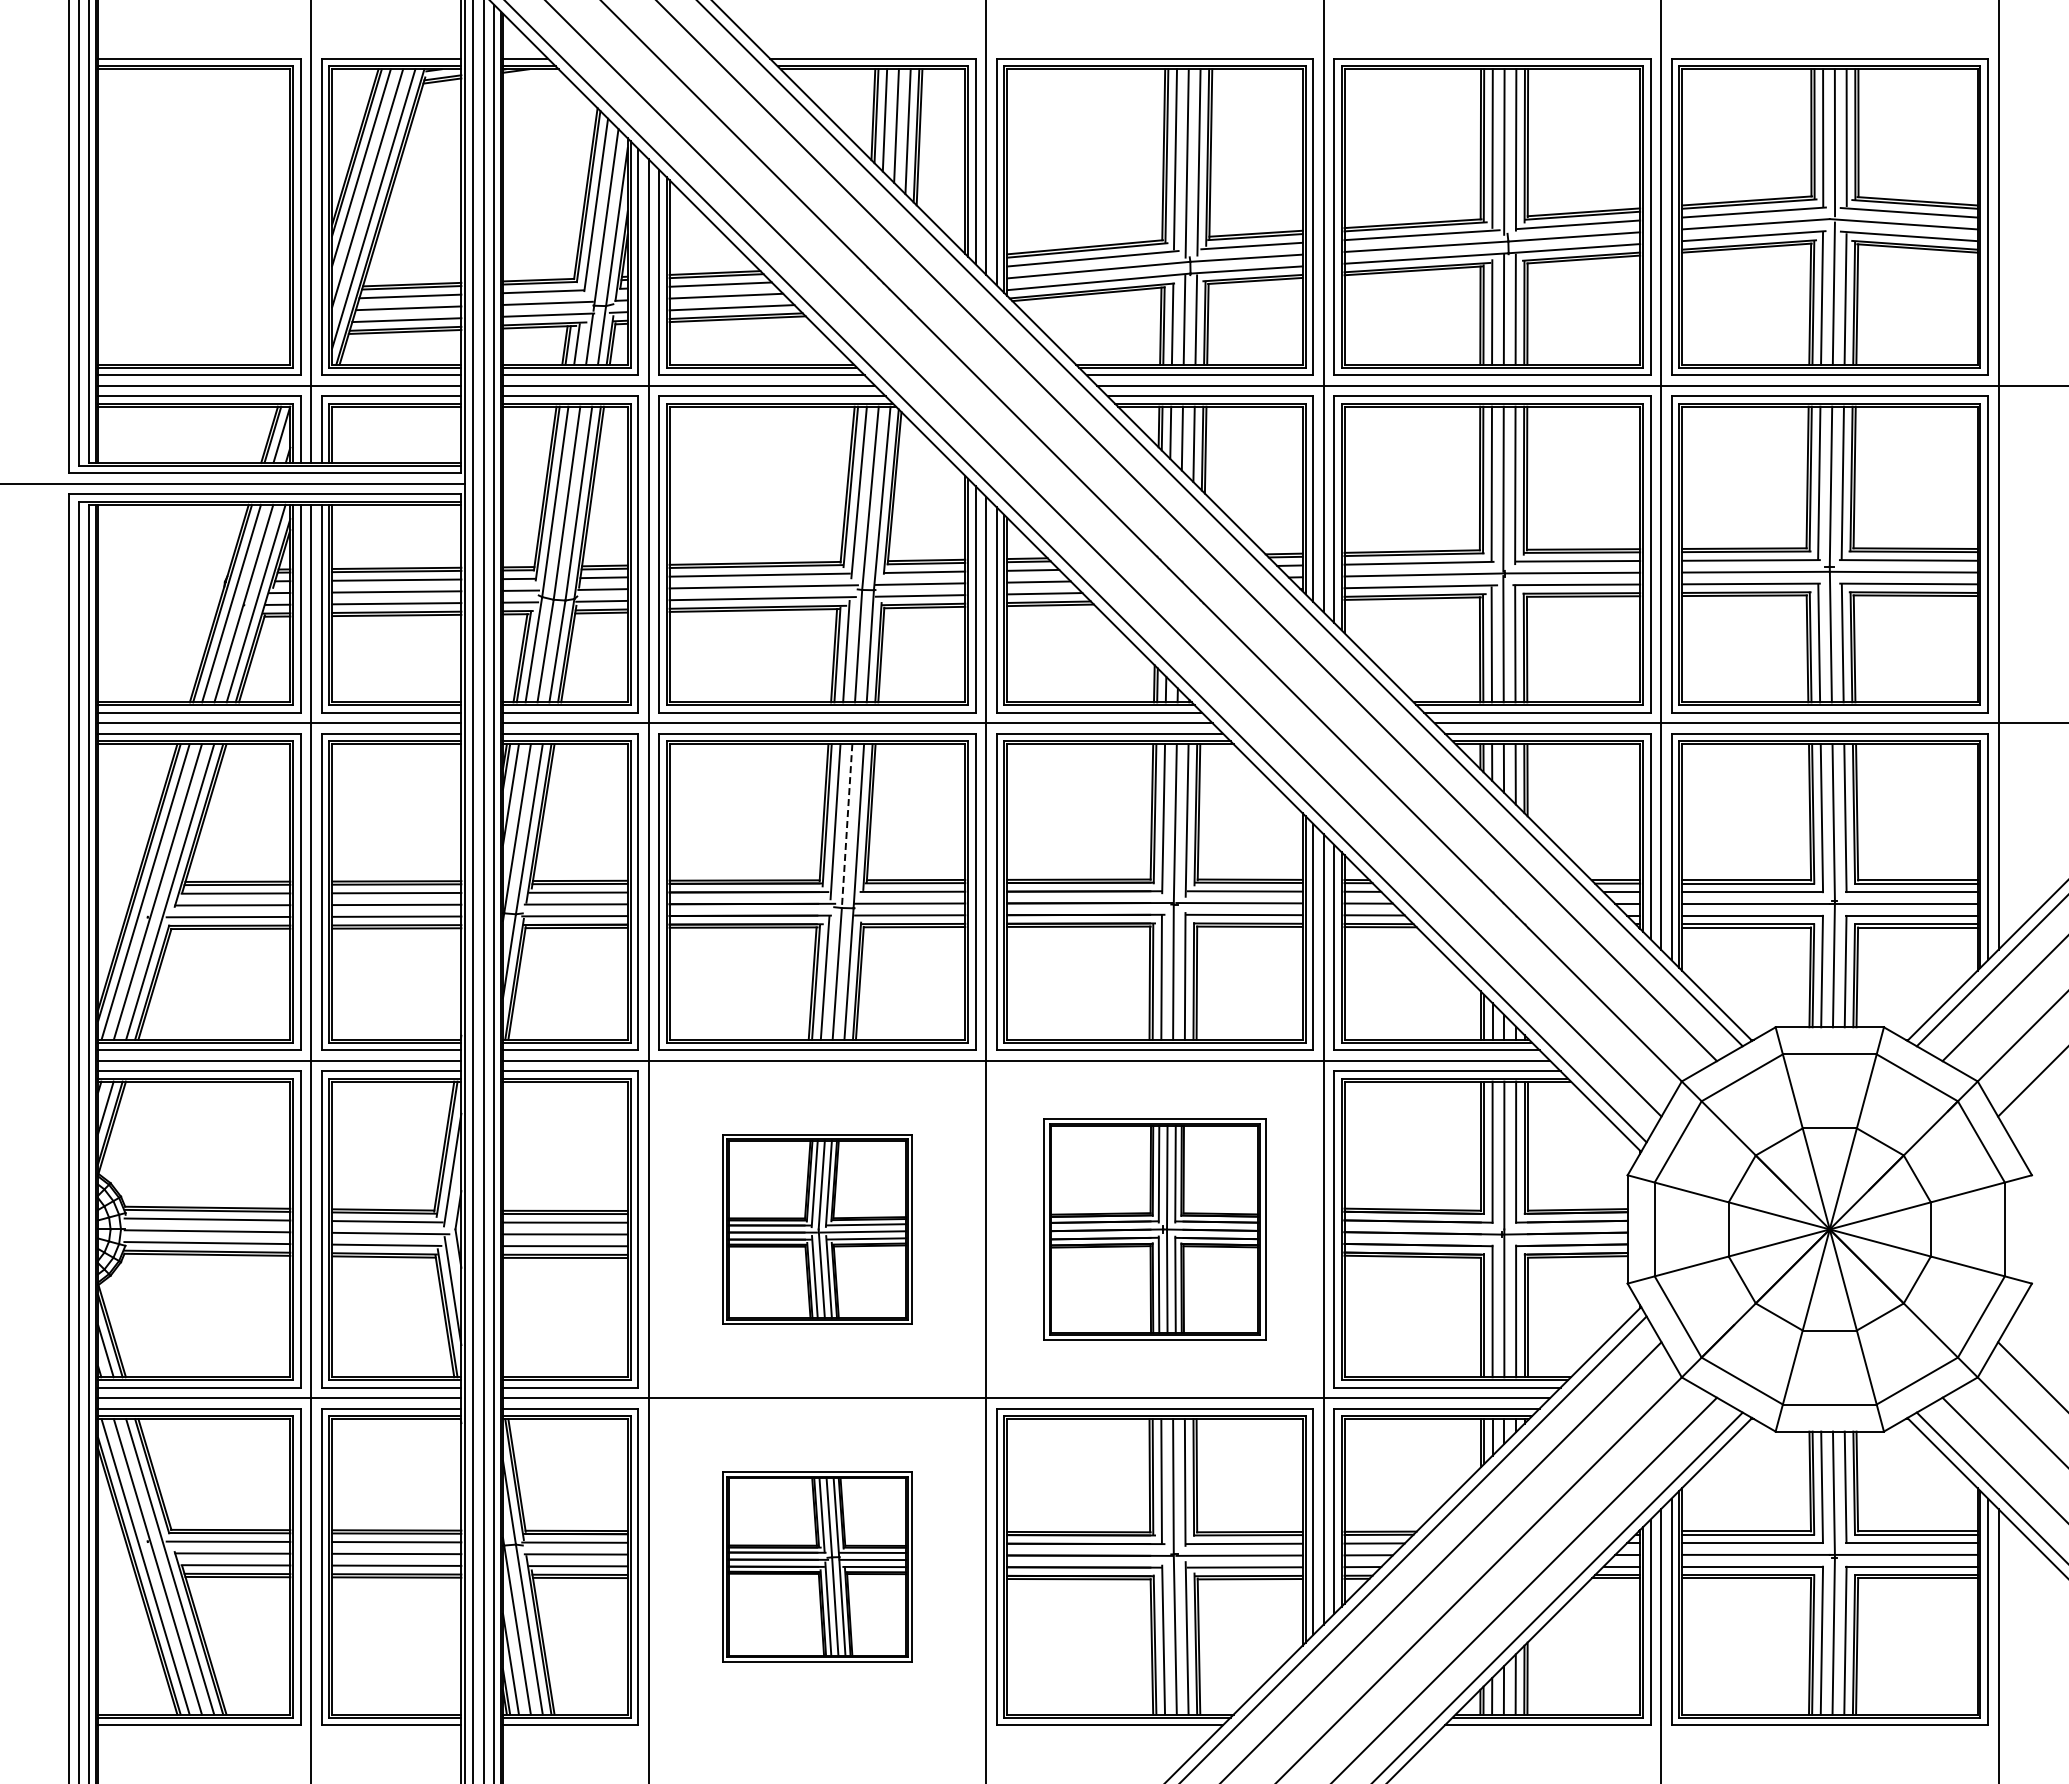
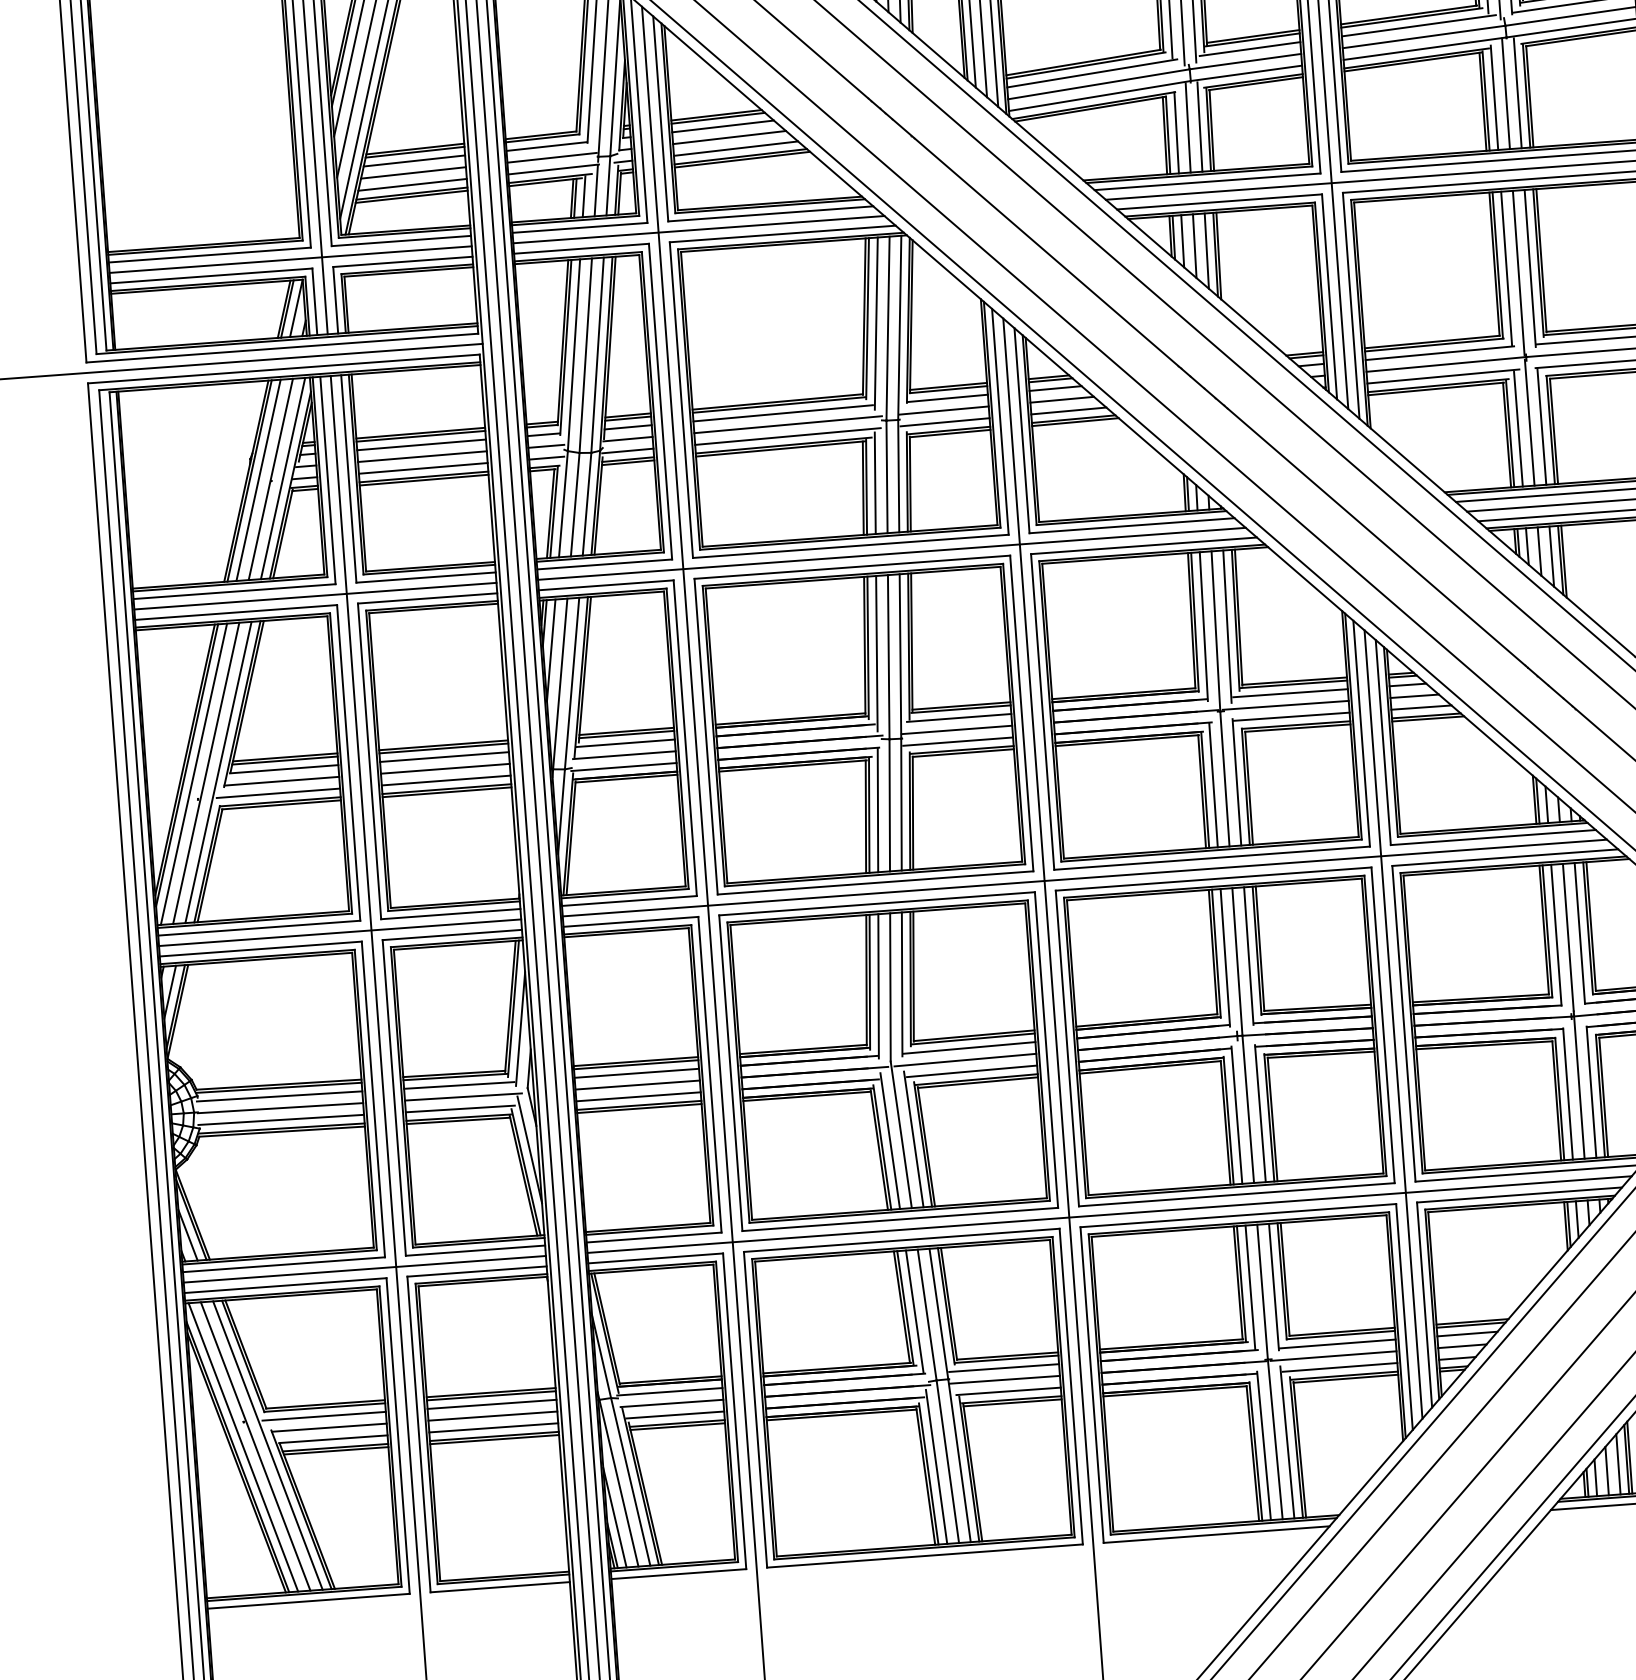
line: (847, 826) -> (889, 657), dashed -> solid
part: (817, 1229) -> (888, 1061), size x1.67
part: (1154, 1229) -> (1224, 1037), size x1.43
part: (817, 1566) -> (913, 1397), size x1.67

